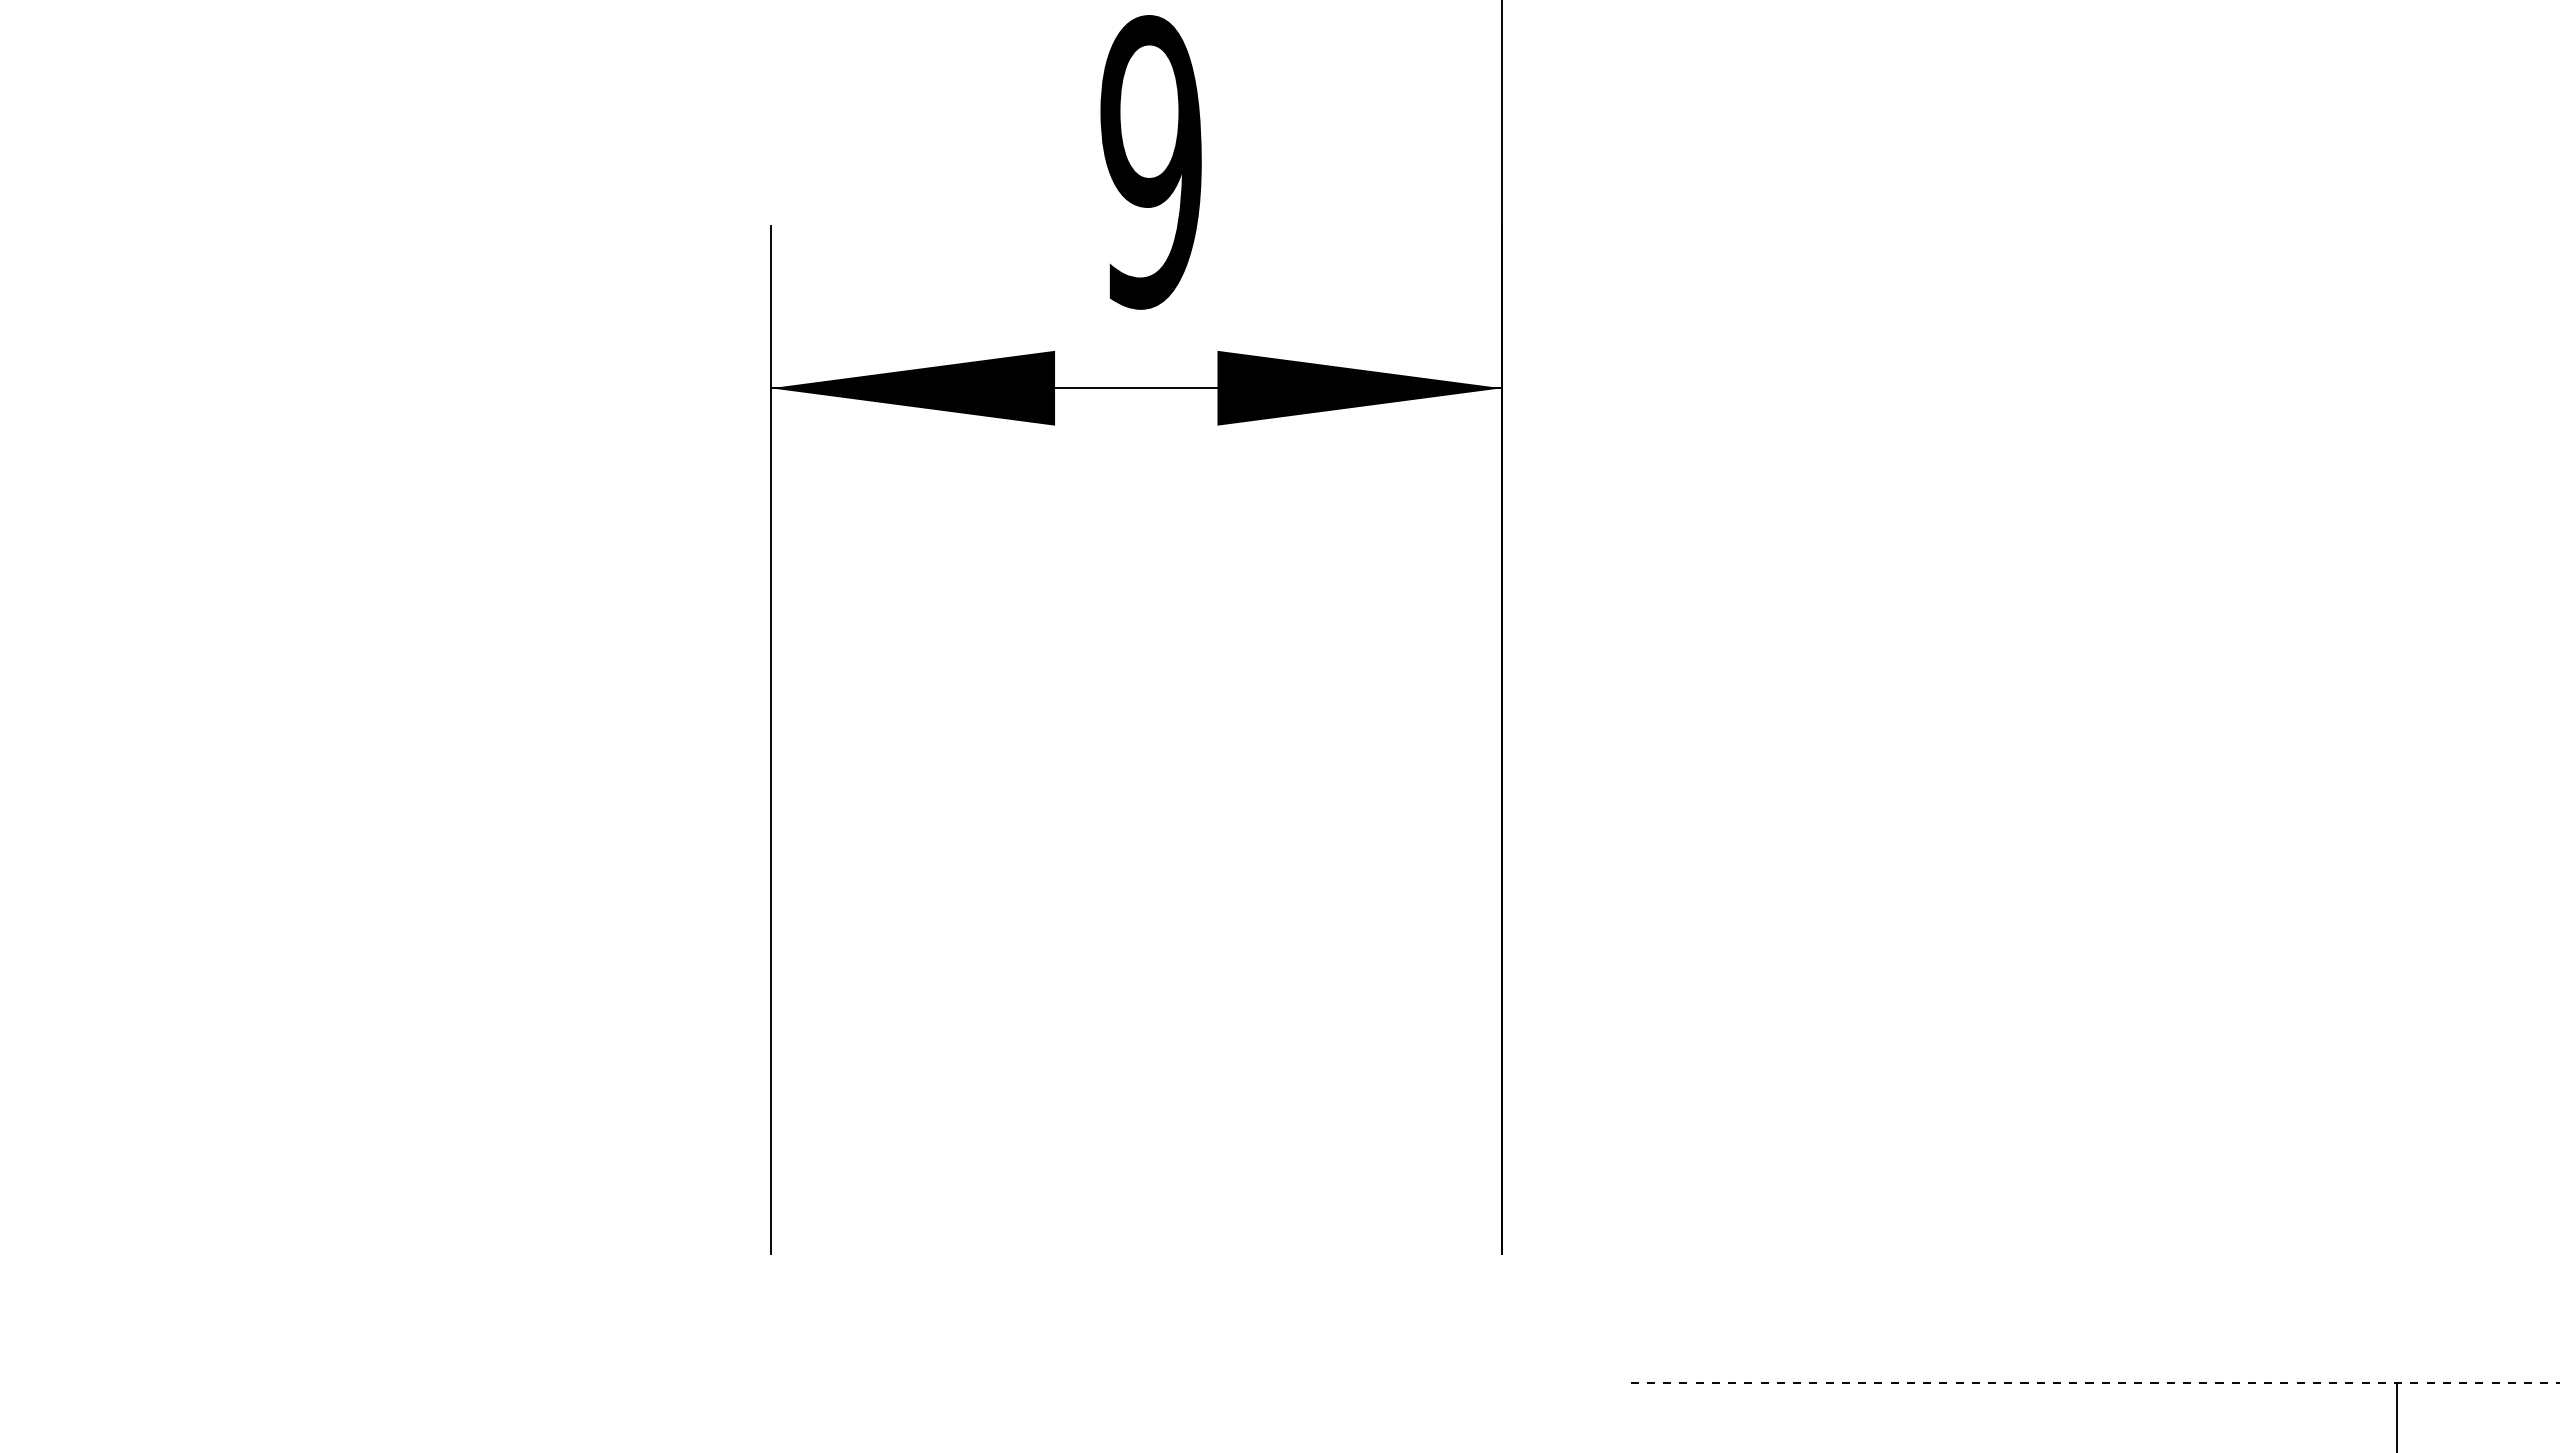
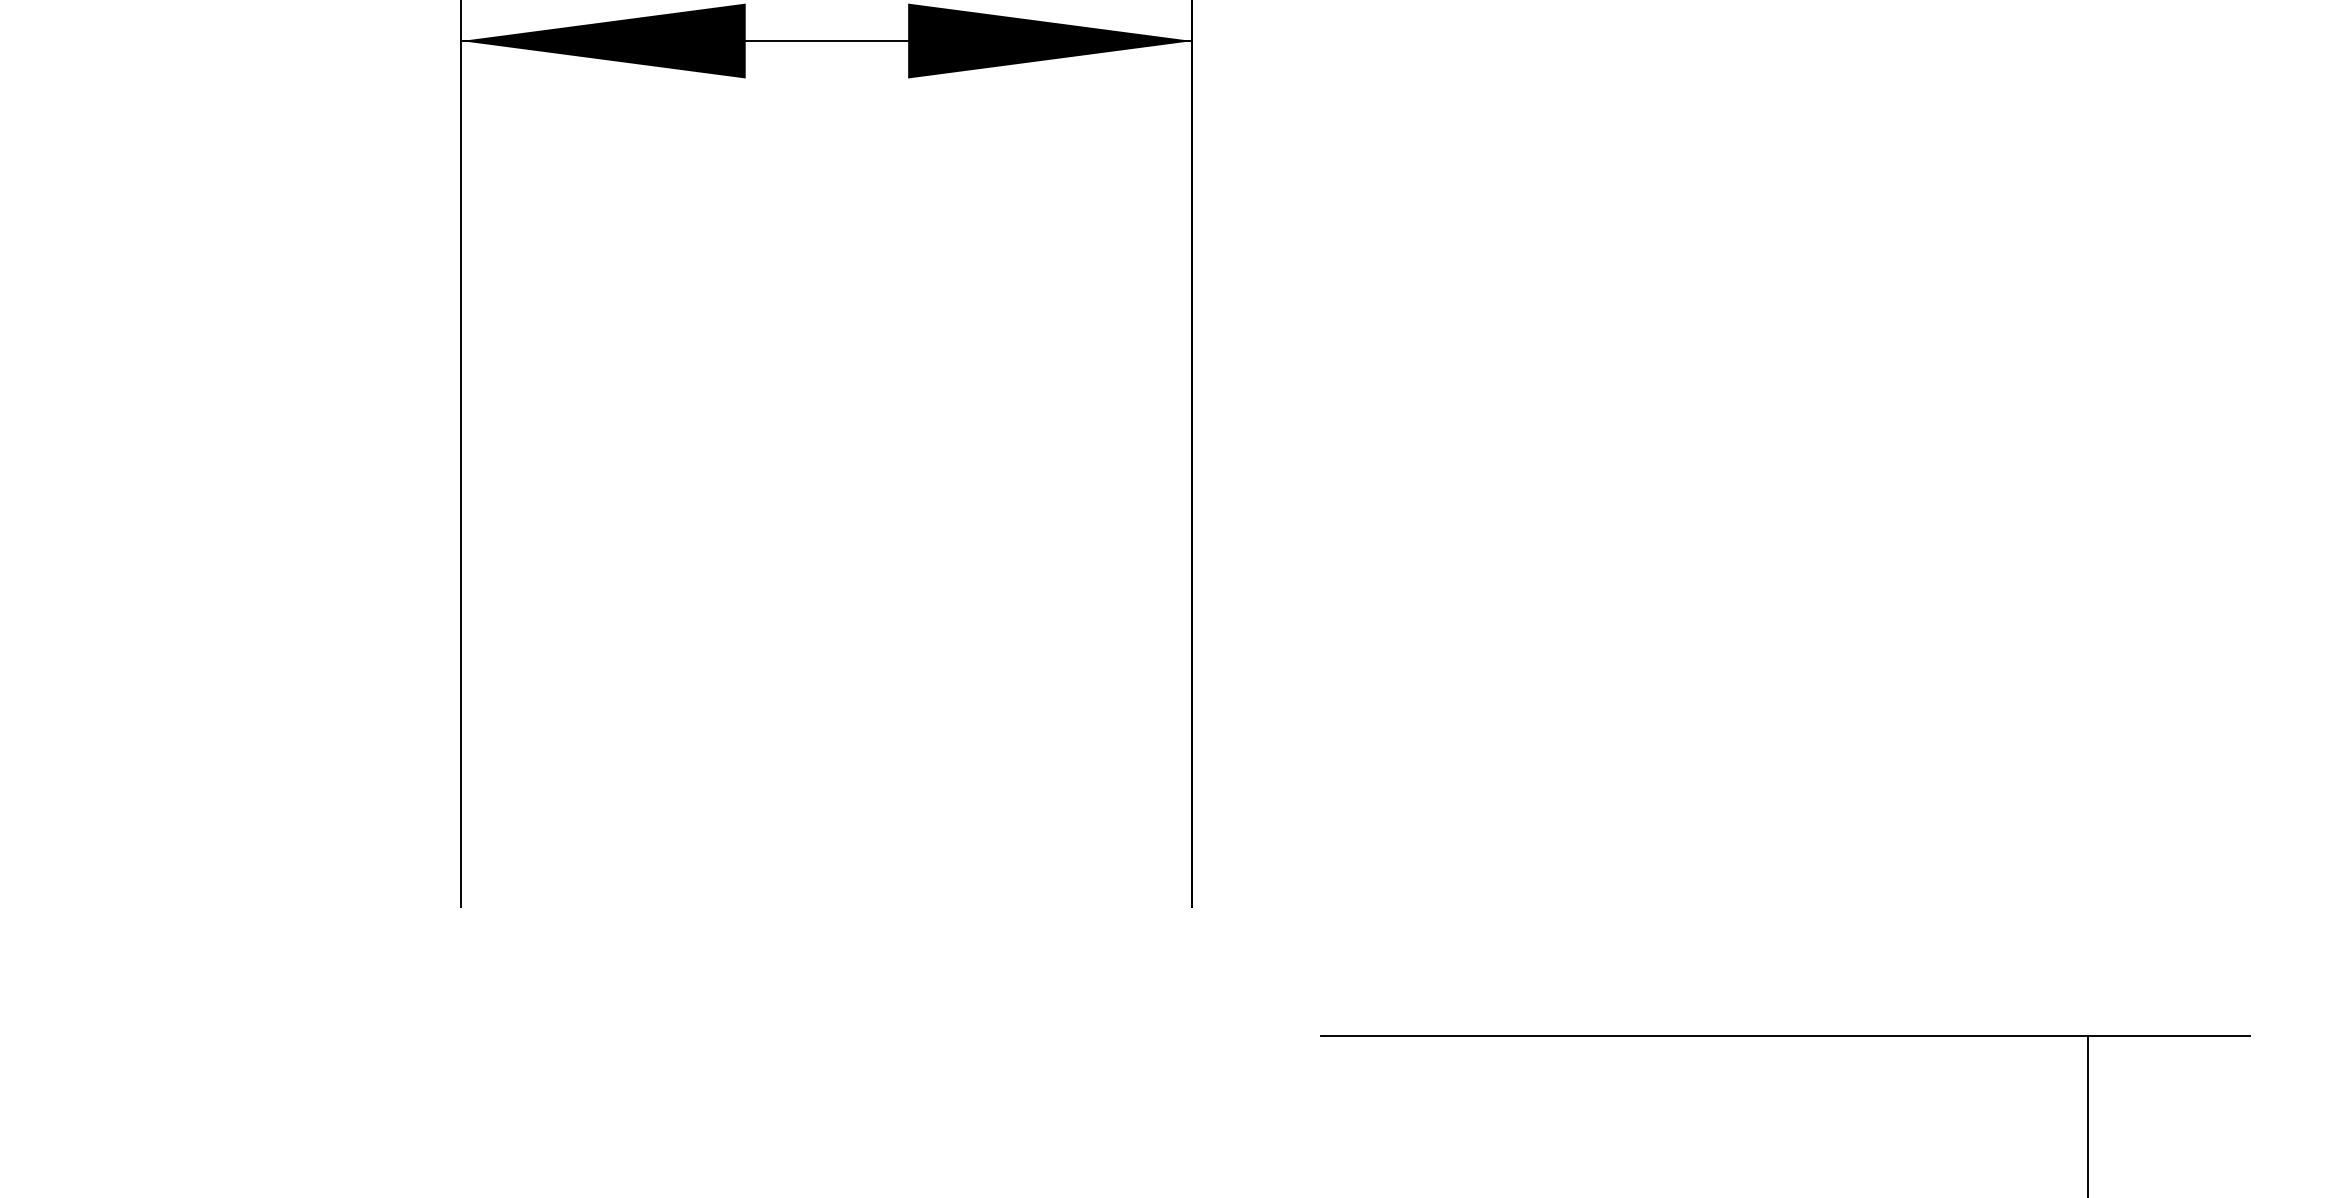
line: (2095, 1383) -> (1786, 1036), dashed -> solid

